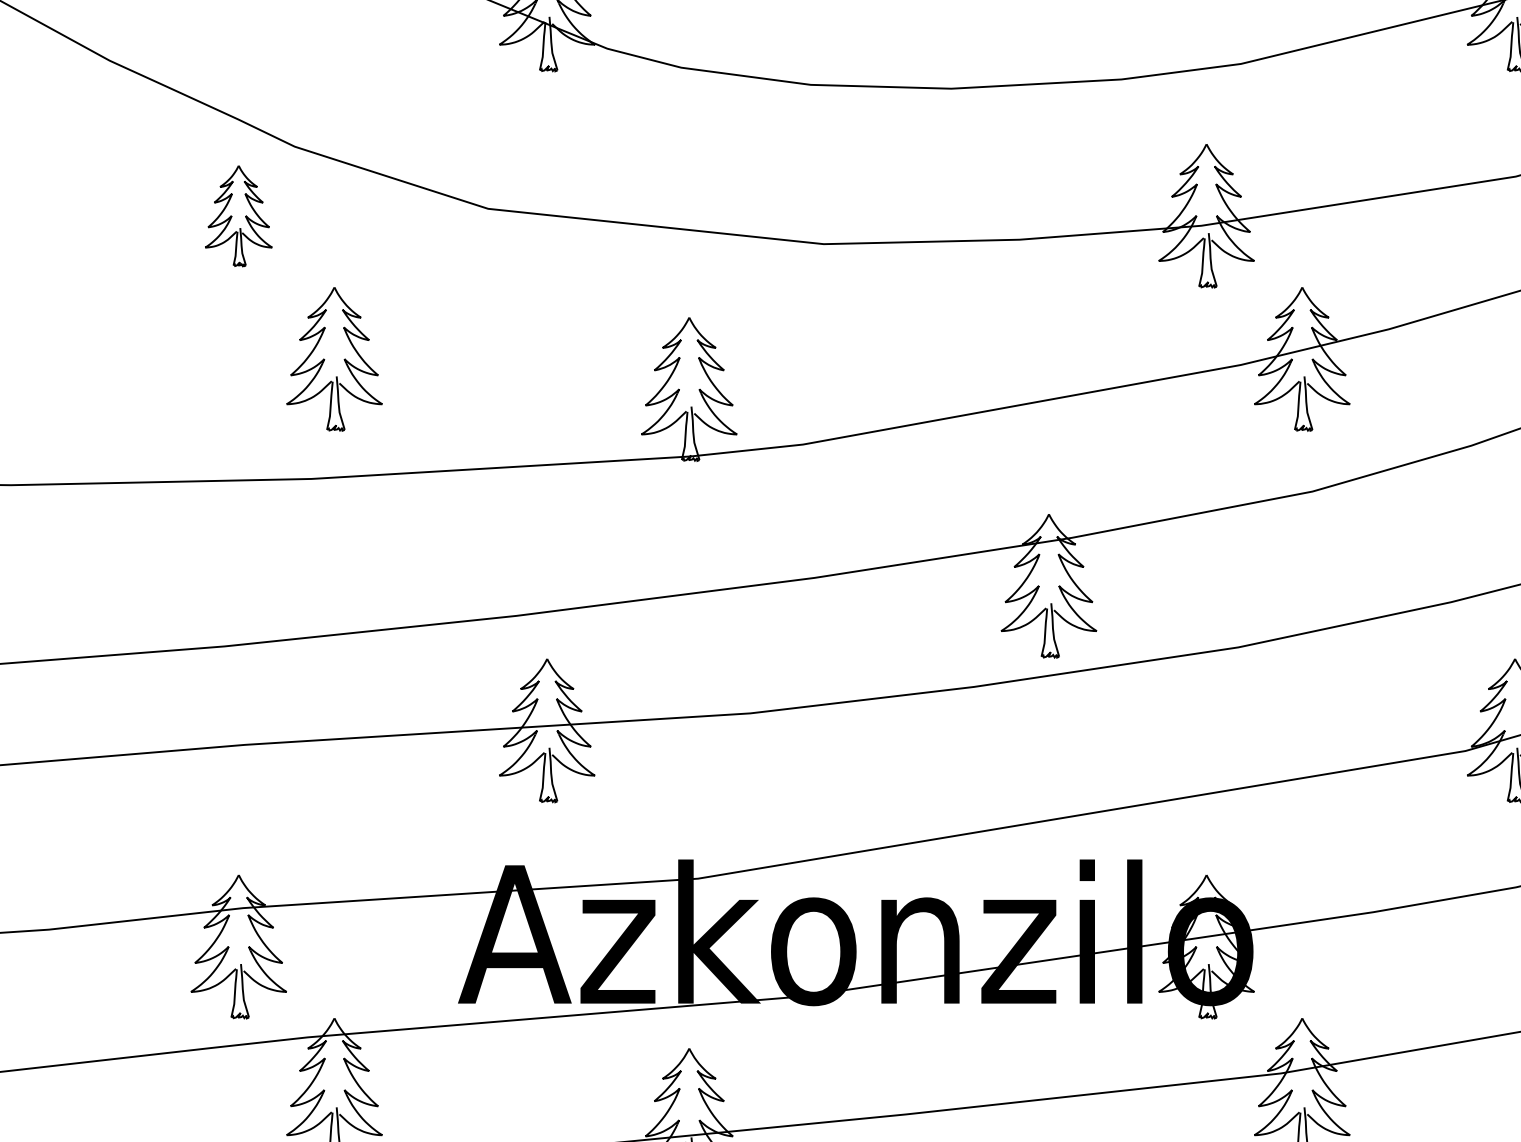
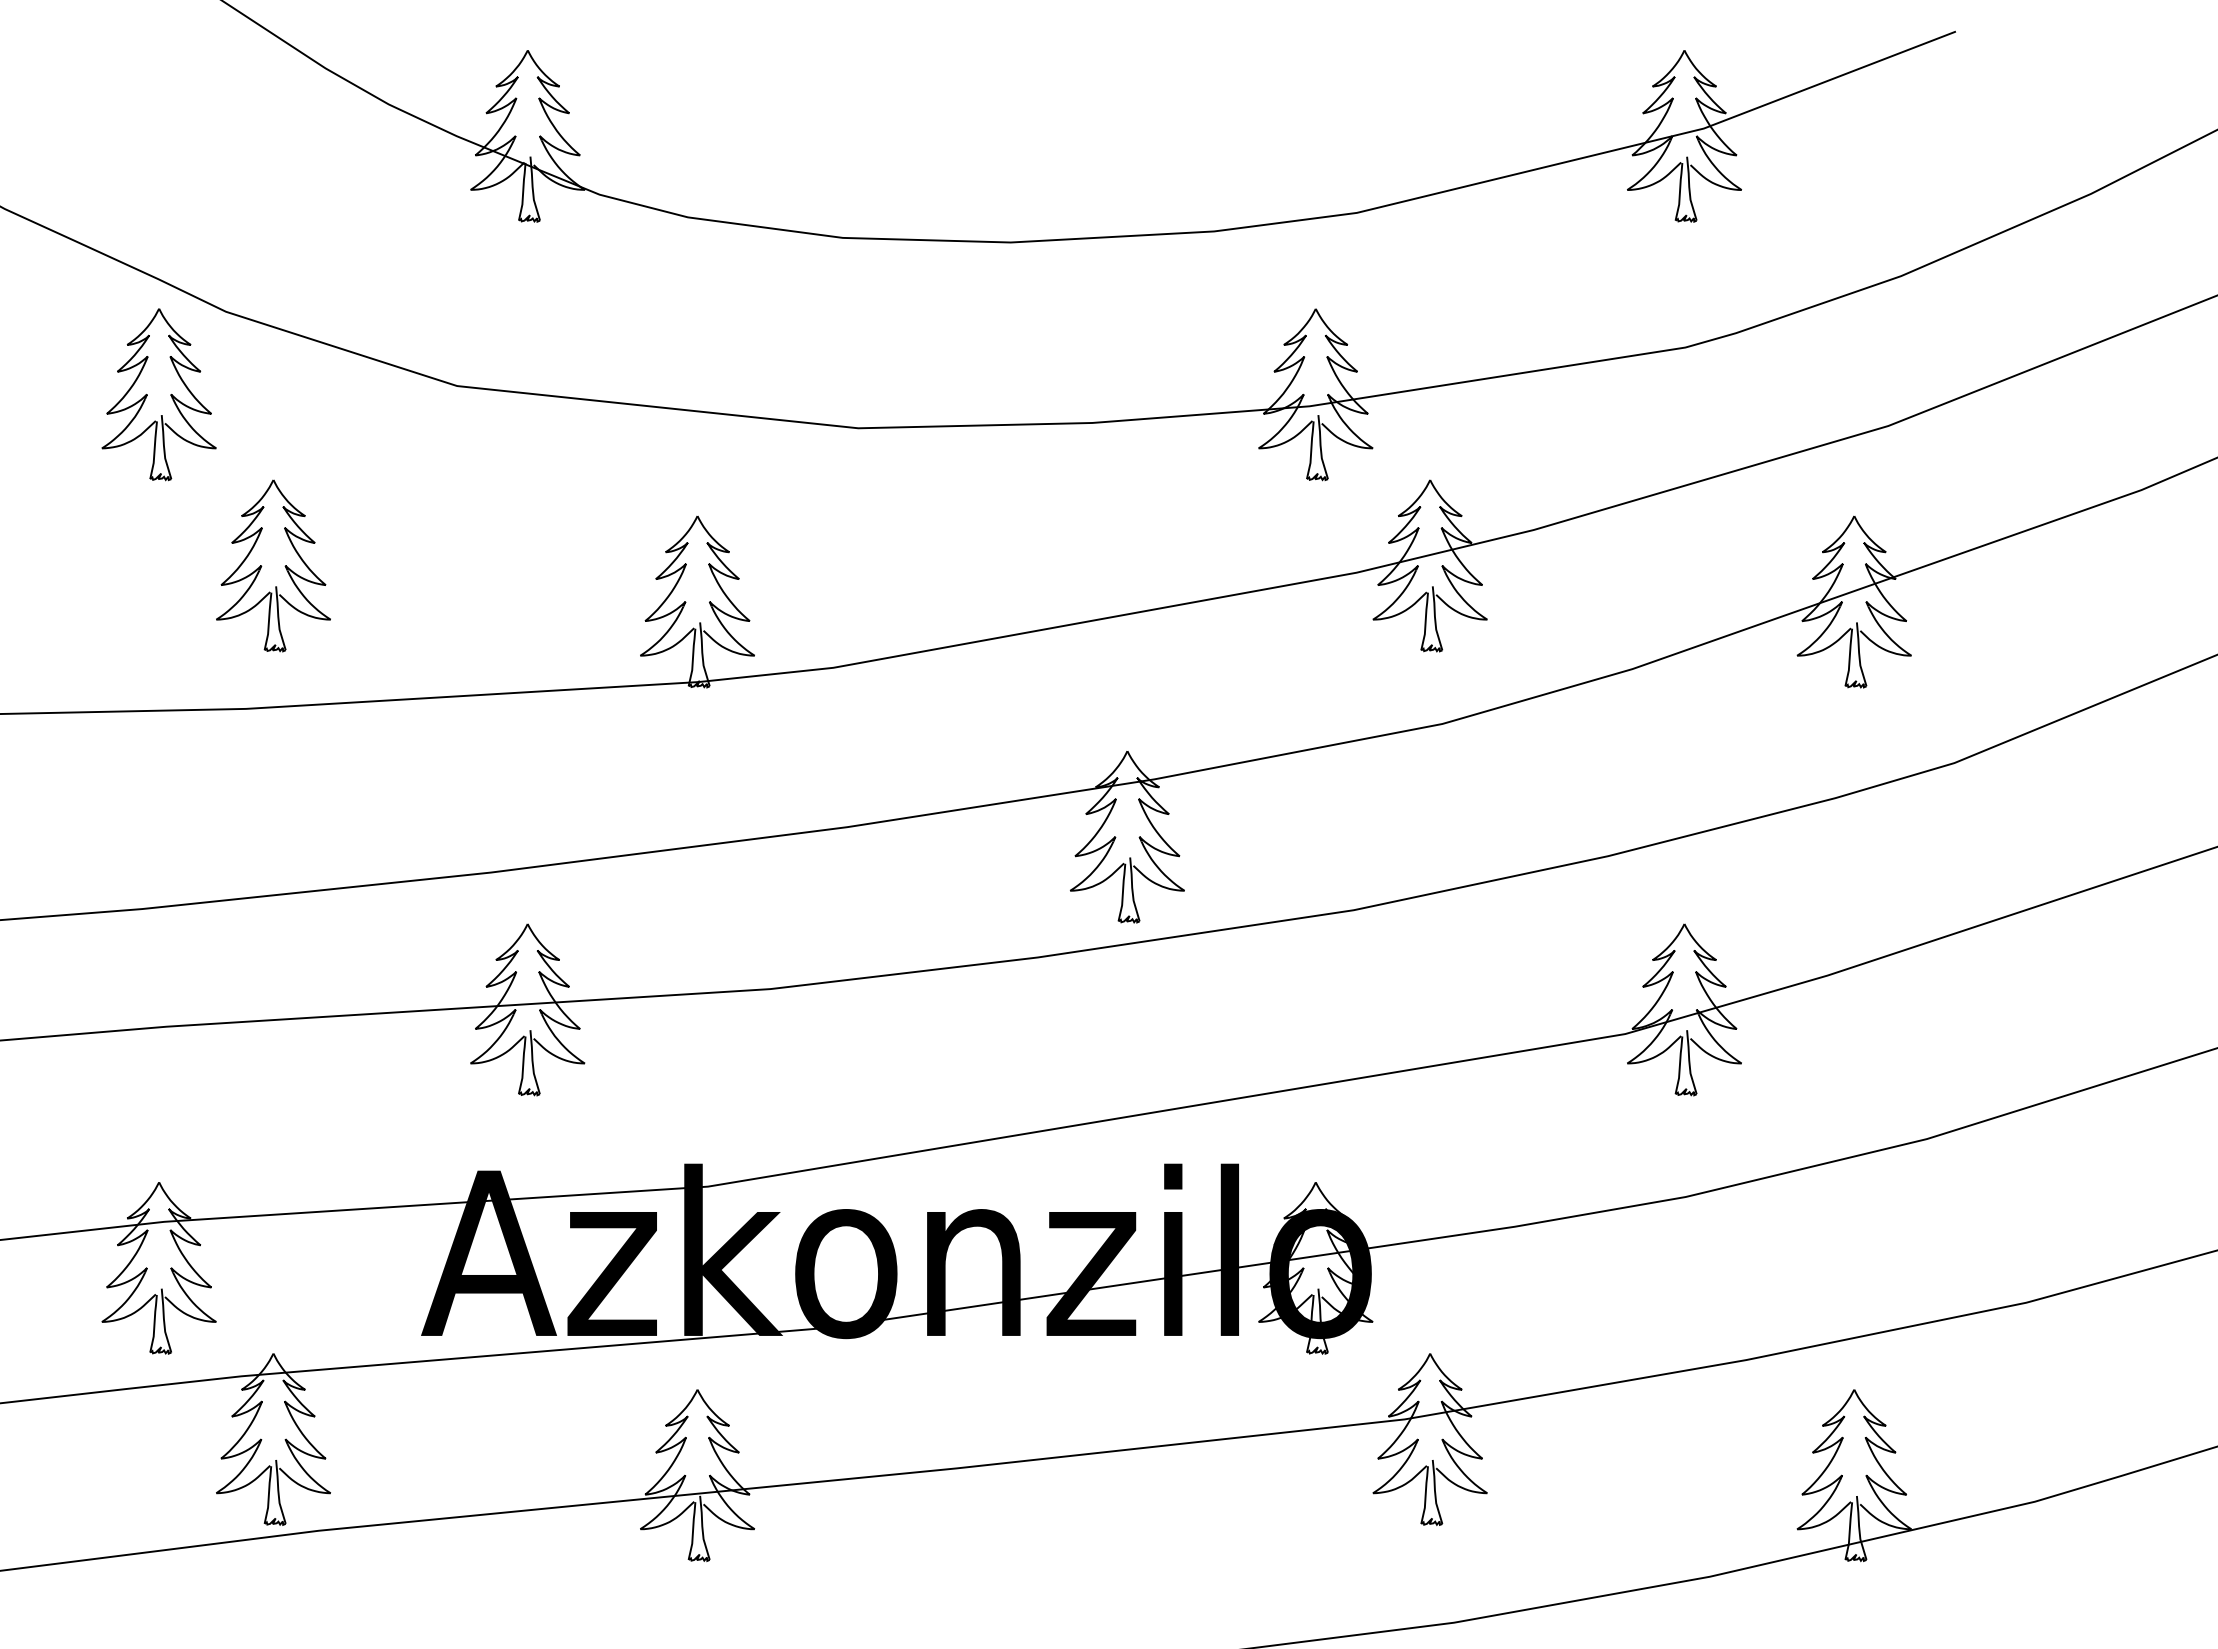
part: (238, 215) -> (158, 394), size x1.43

